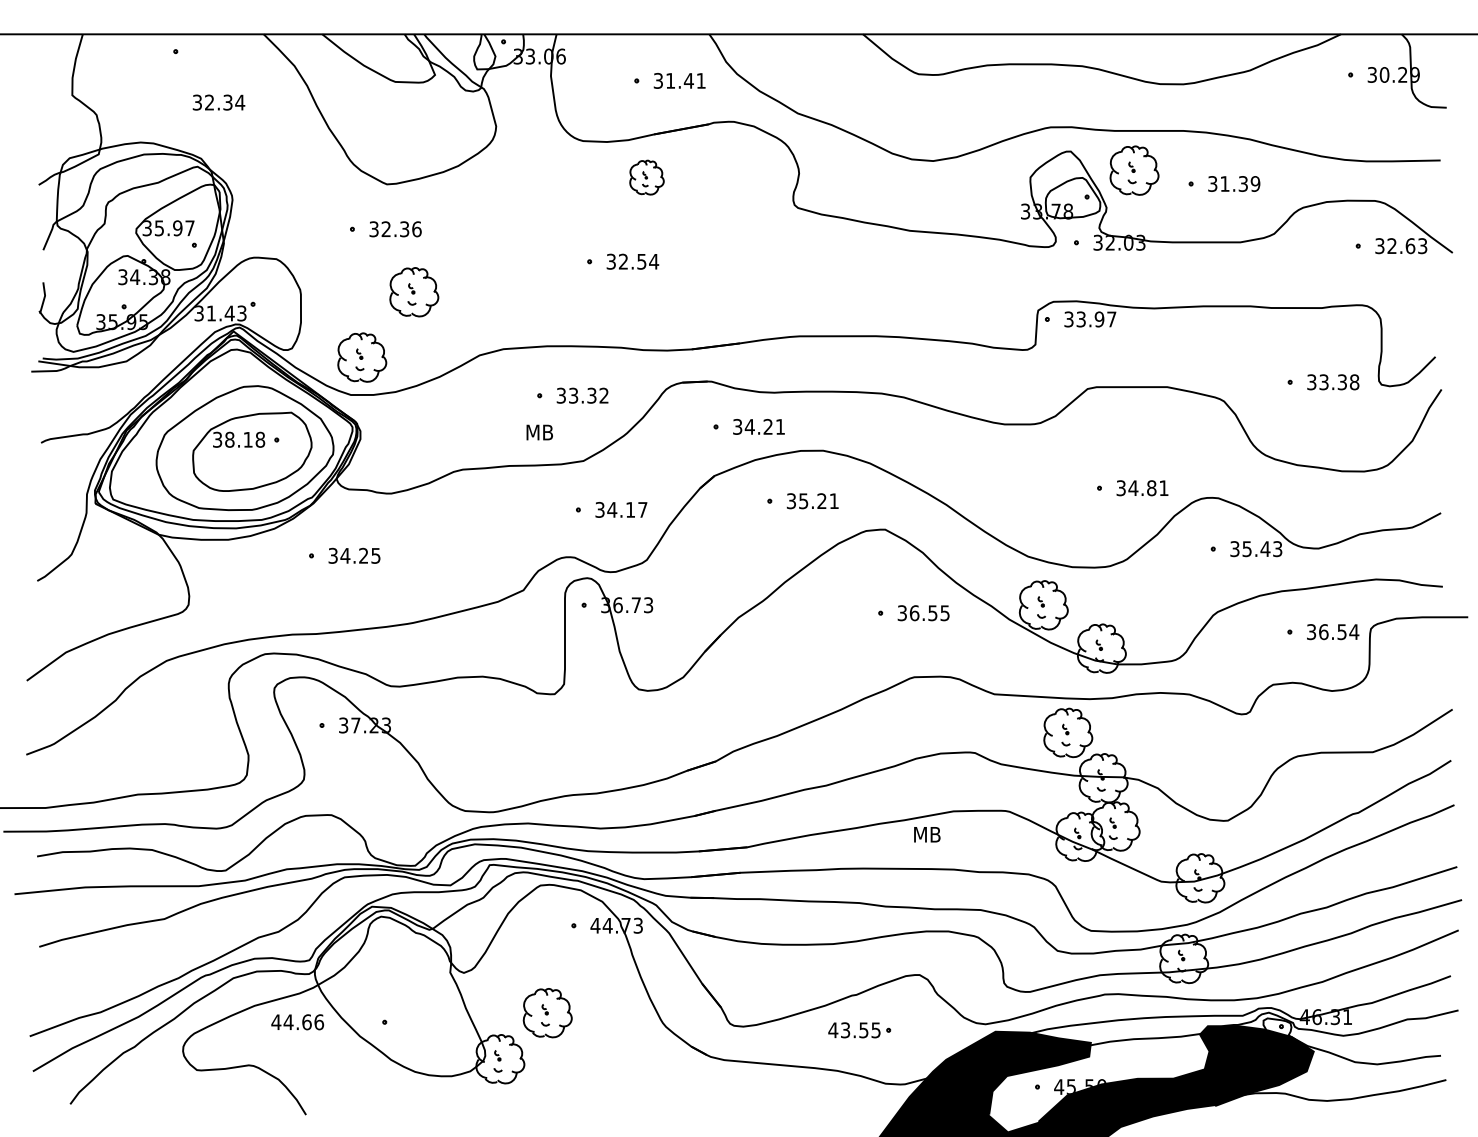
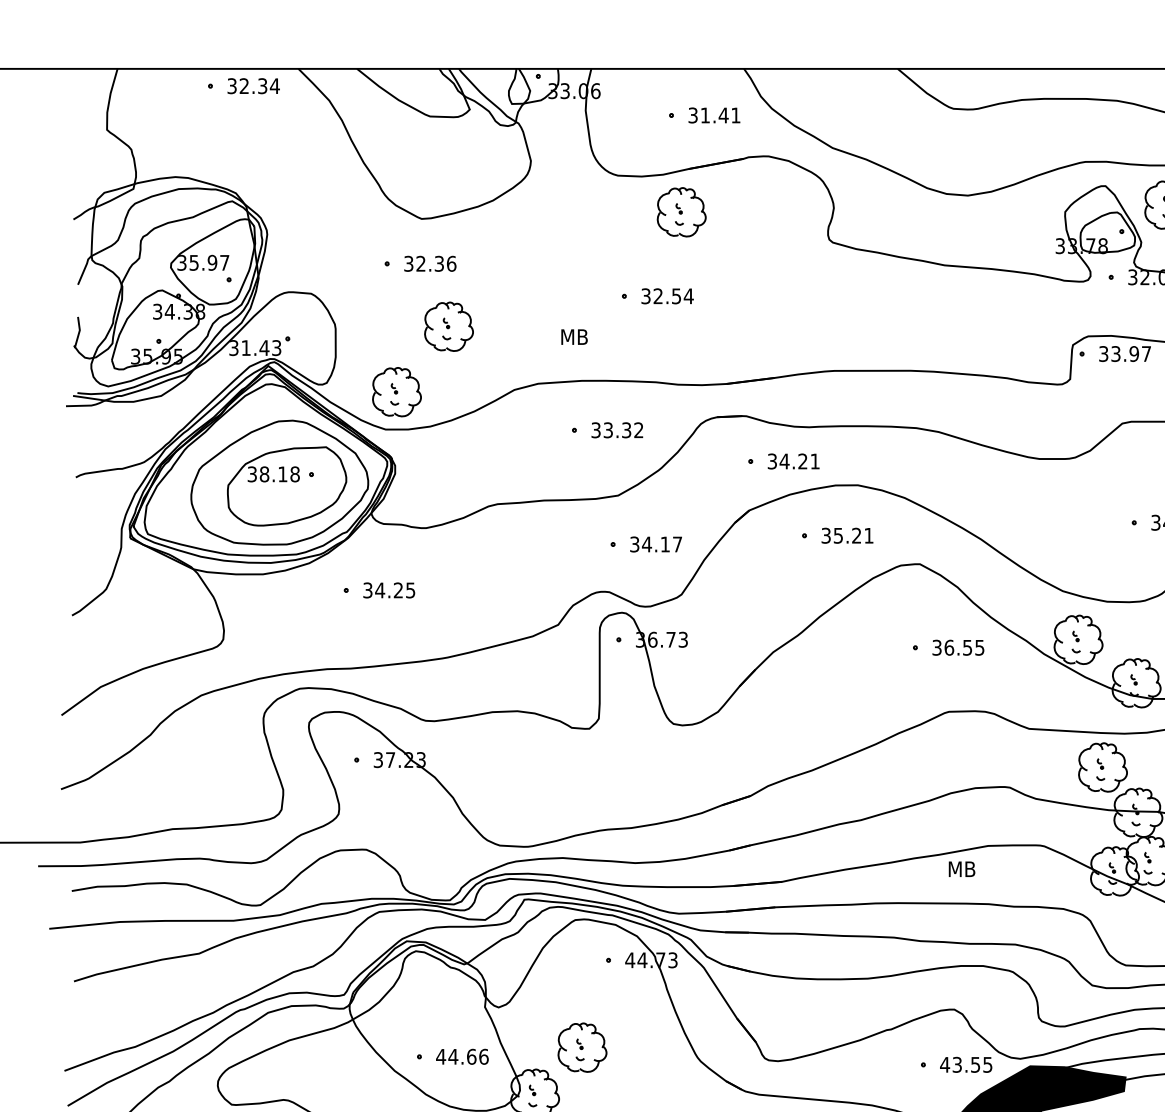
text: (218, 102) -> (253, 86), moved
part: (646, 177) -> (681, 212), size x1.43
text: (539, 432) -> (574, 337), moved
text: (297, 1022) -> (462, 1057), moved
text: (854, 1030) -> (966, 1065), moved

